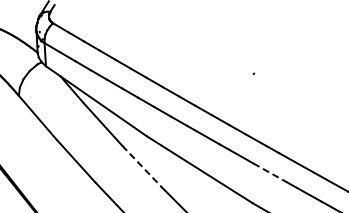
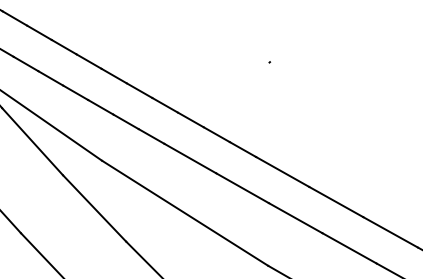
line: (142, 167) -> (94, 209), dashed -> solid
line: (270, 173) -> (295, 218), dashed -> solid

